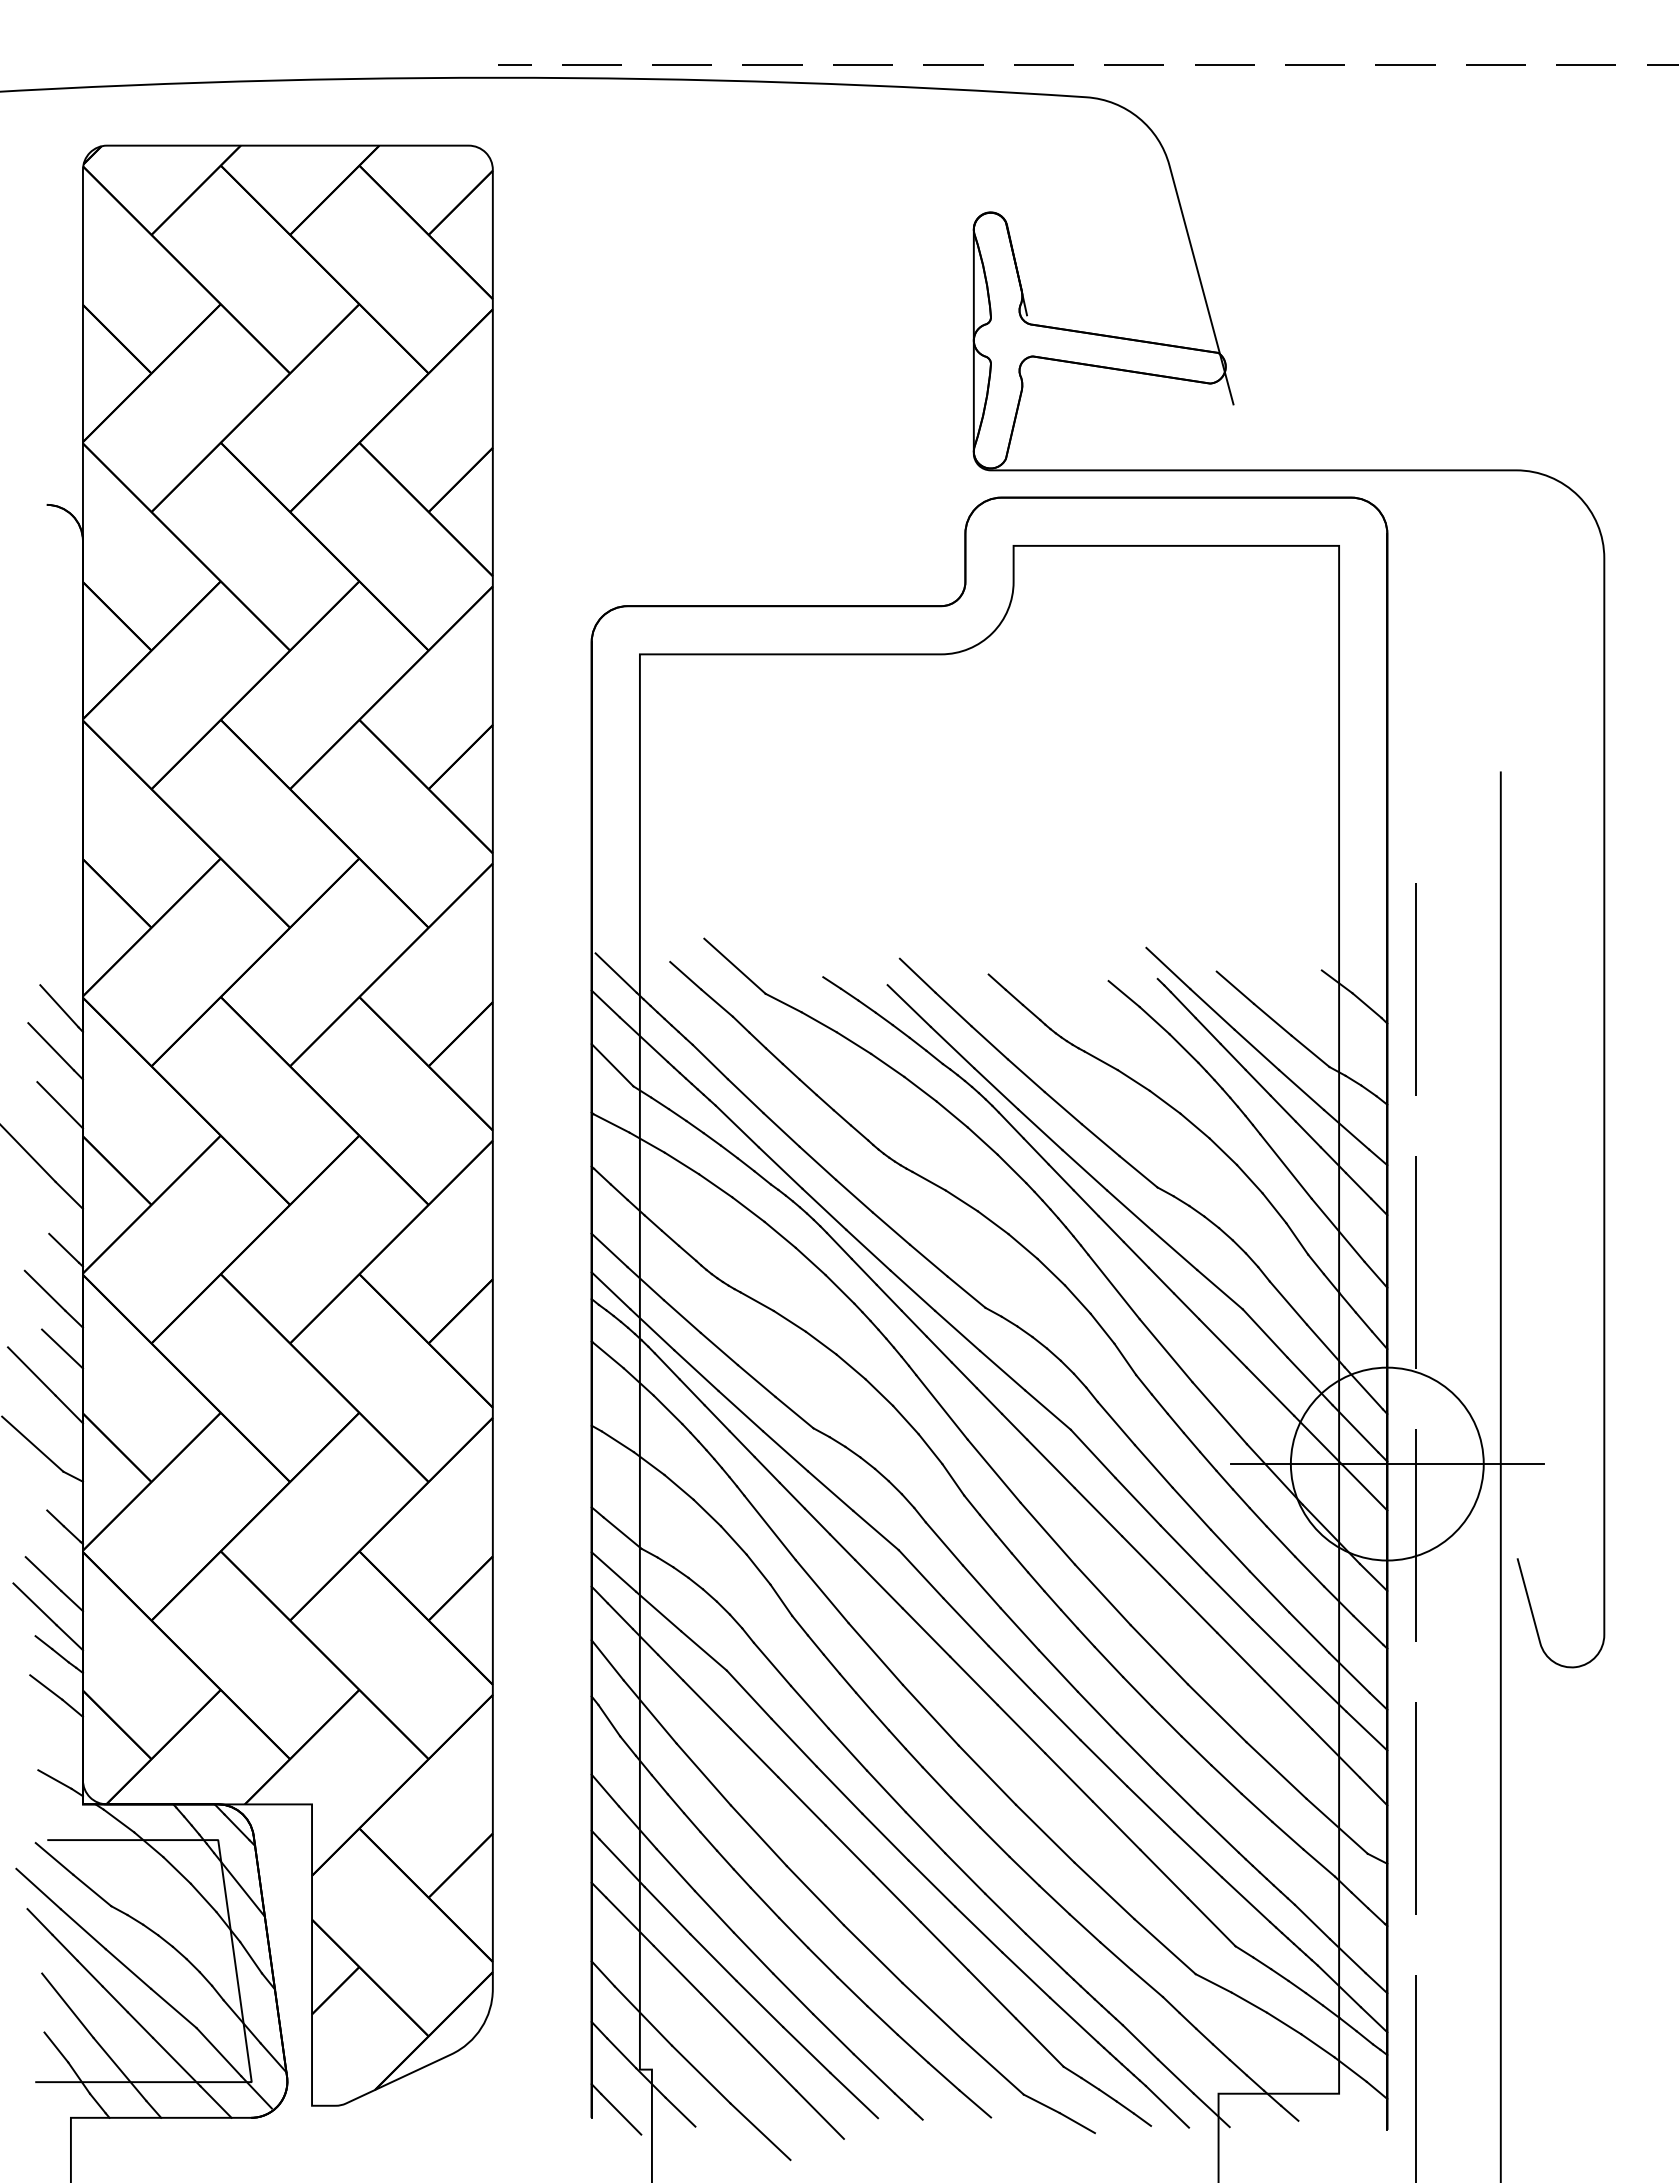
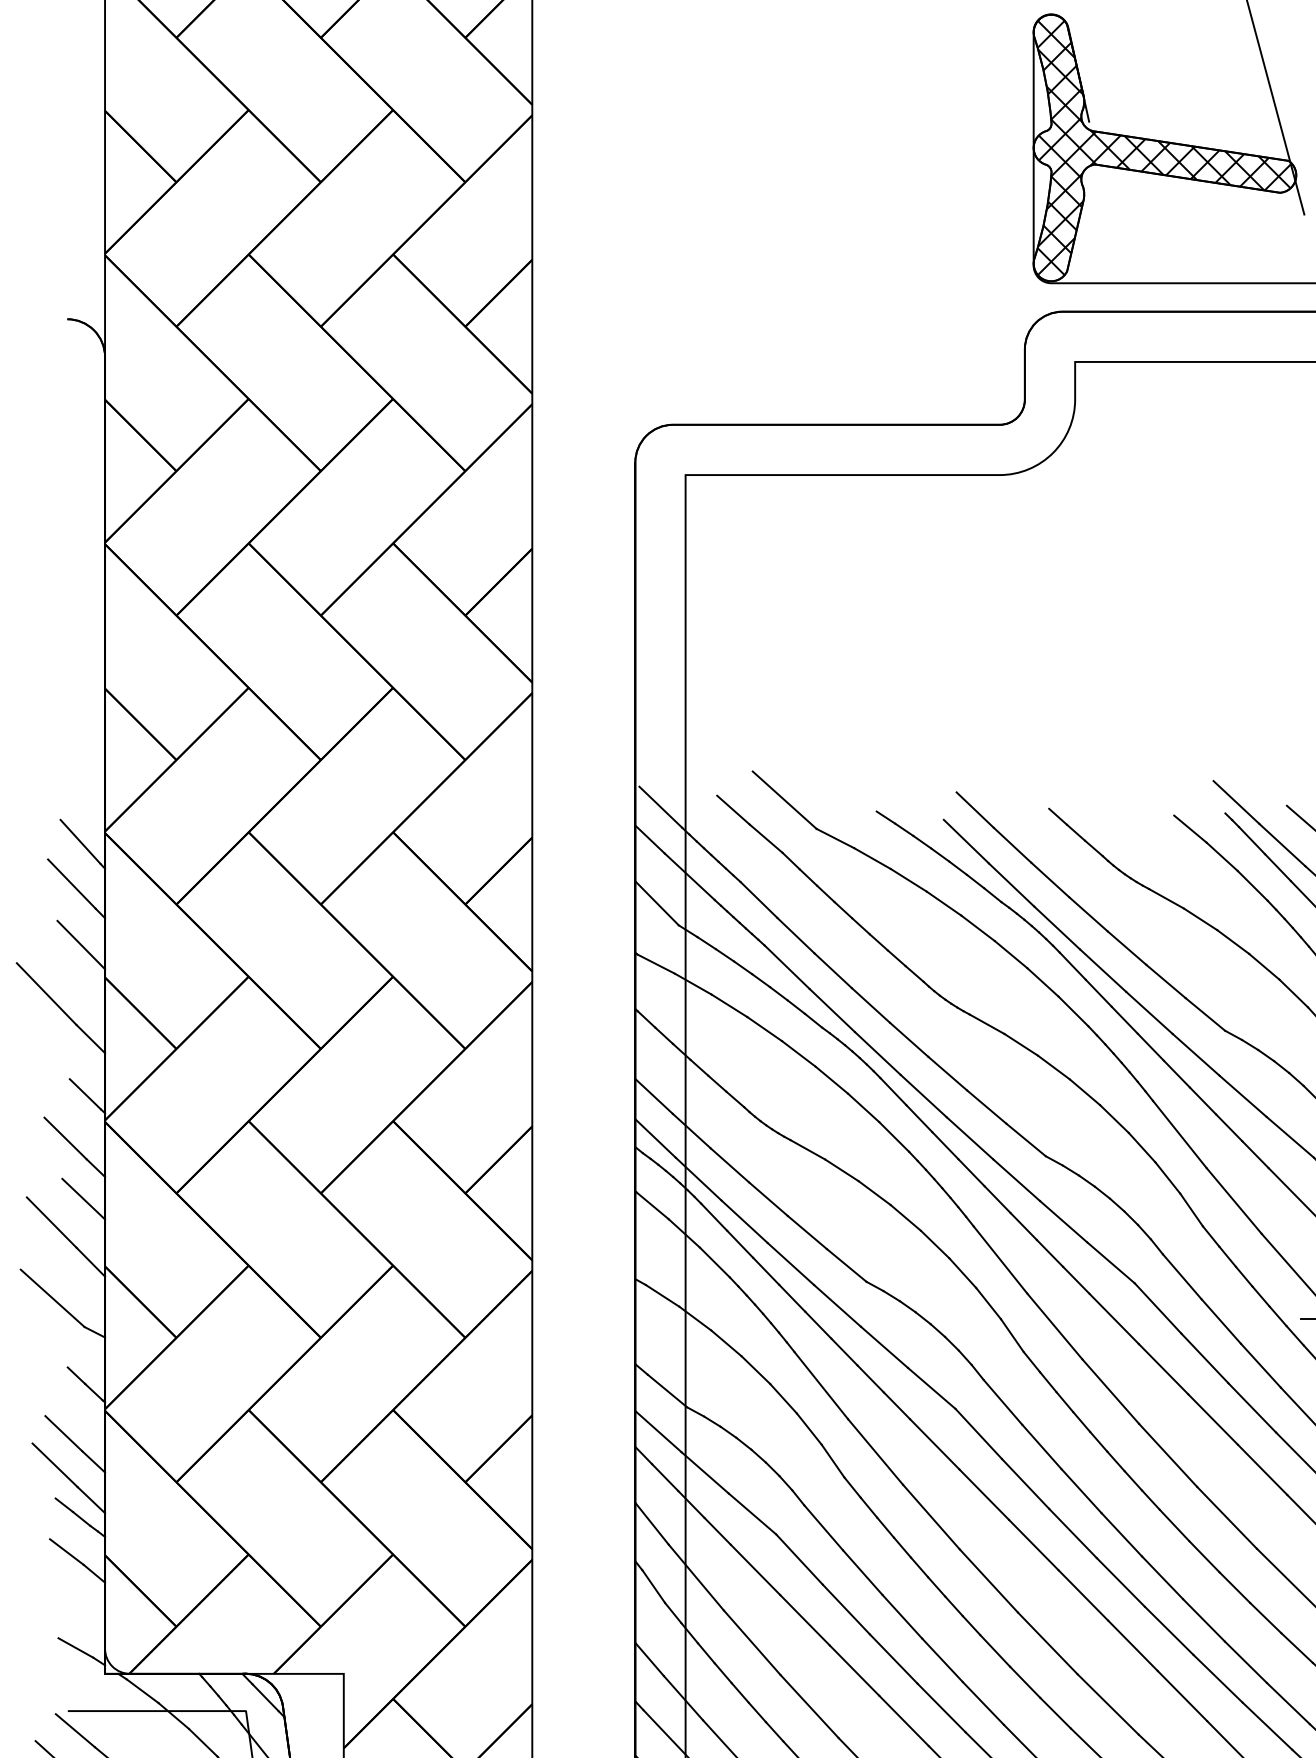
hatch: (1099, 340) -> (1164, 147), added

